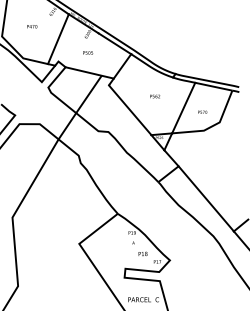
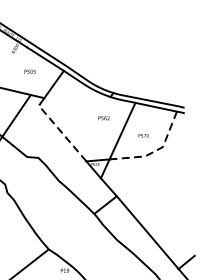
text: (88, 52) -> (30, 71), moved
text: (155, 96) -> (104, 118), moved
line: (128, 108) -> (60, 131), solid -> dashed
line: (212, 126) -> (154, 151), solid -> dashed

